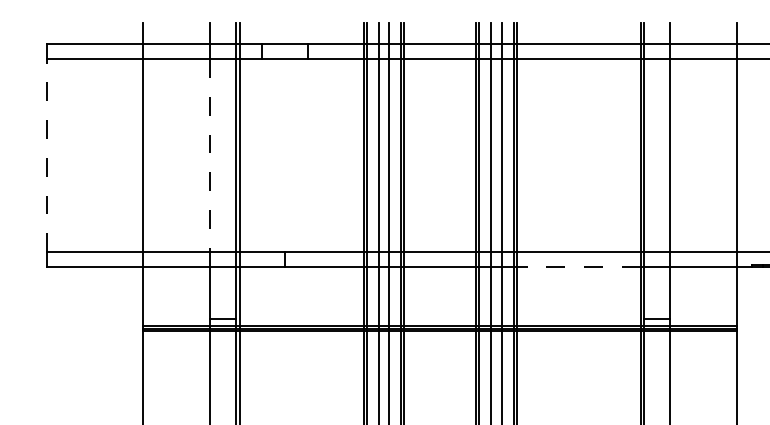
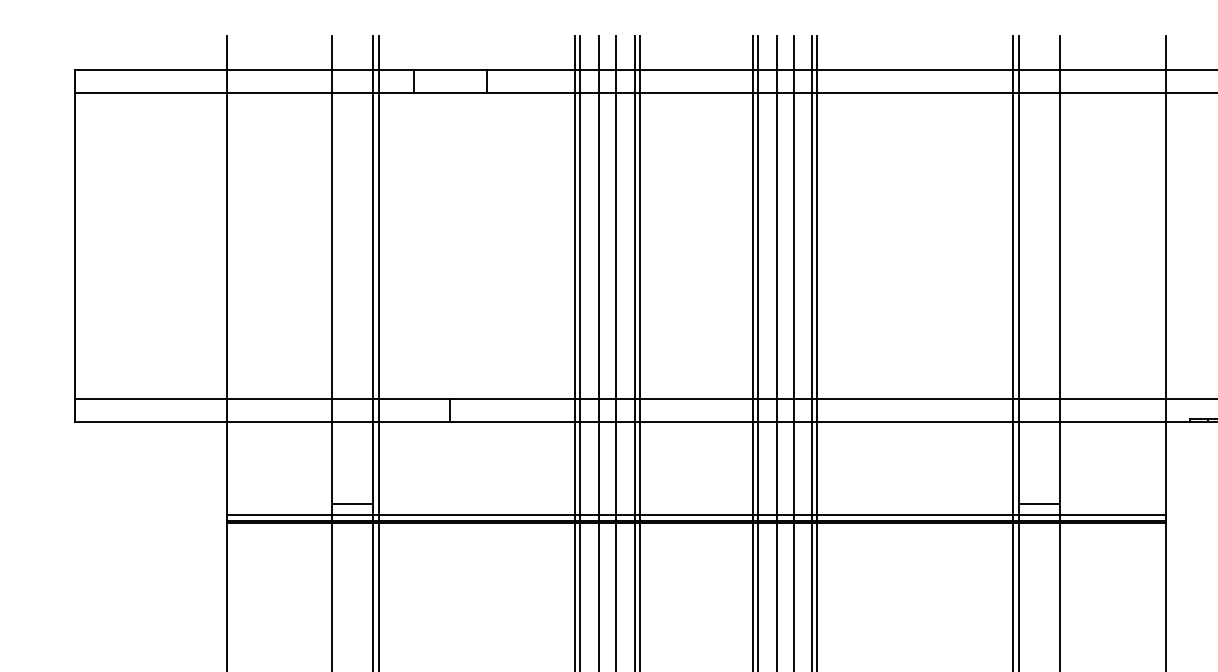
line: (47, 155) -> (75, 245), dashed -> solid
line: (210, 156) -> (332, 247), dashed -> solid
line: (578, 267) -> (915, 422), dashed -> solid

